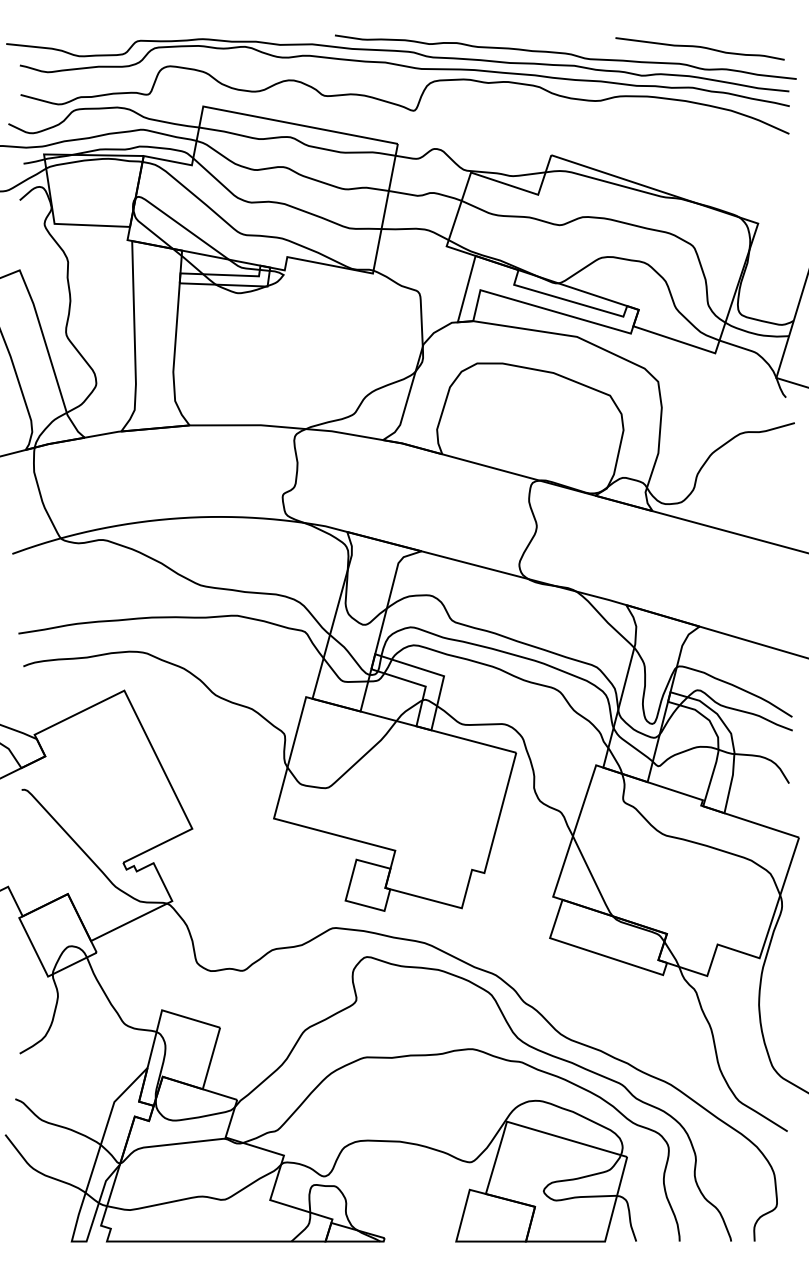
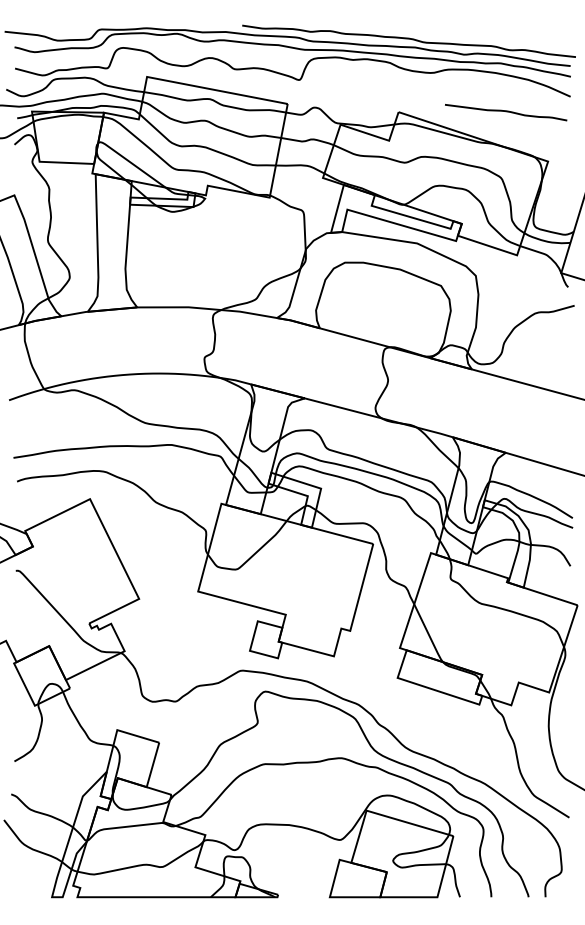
curve: (699, 47) -> (505, 111), moved

